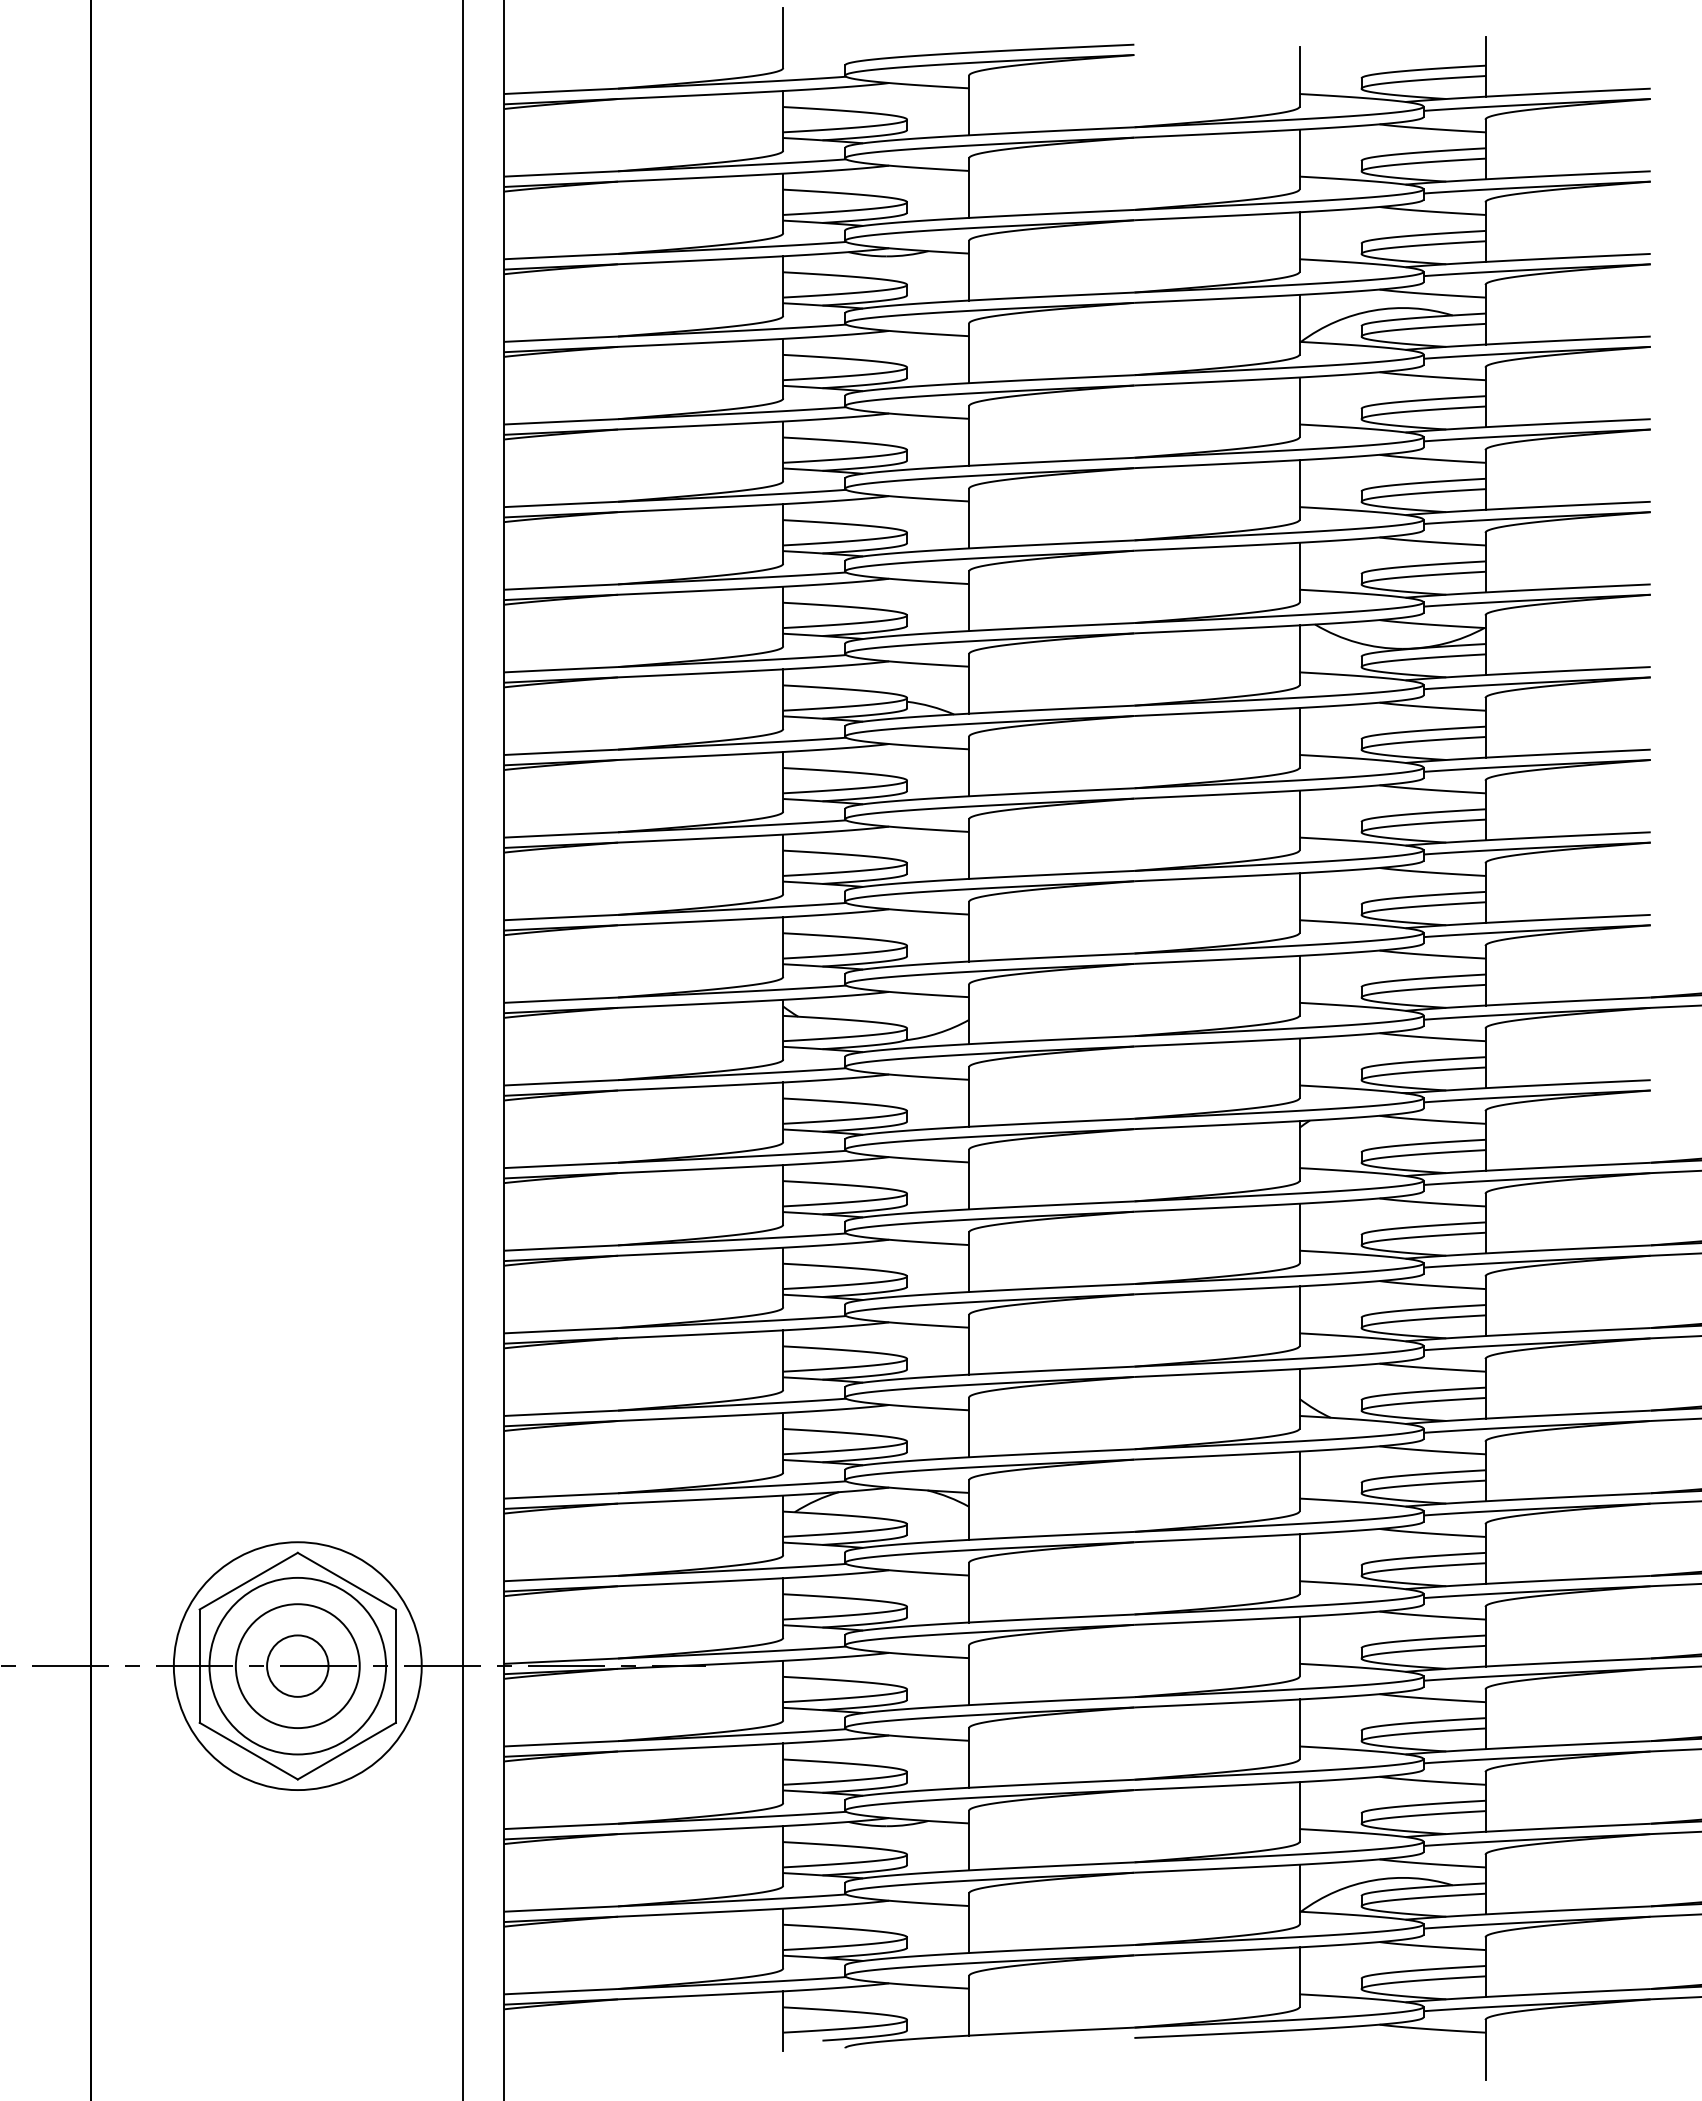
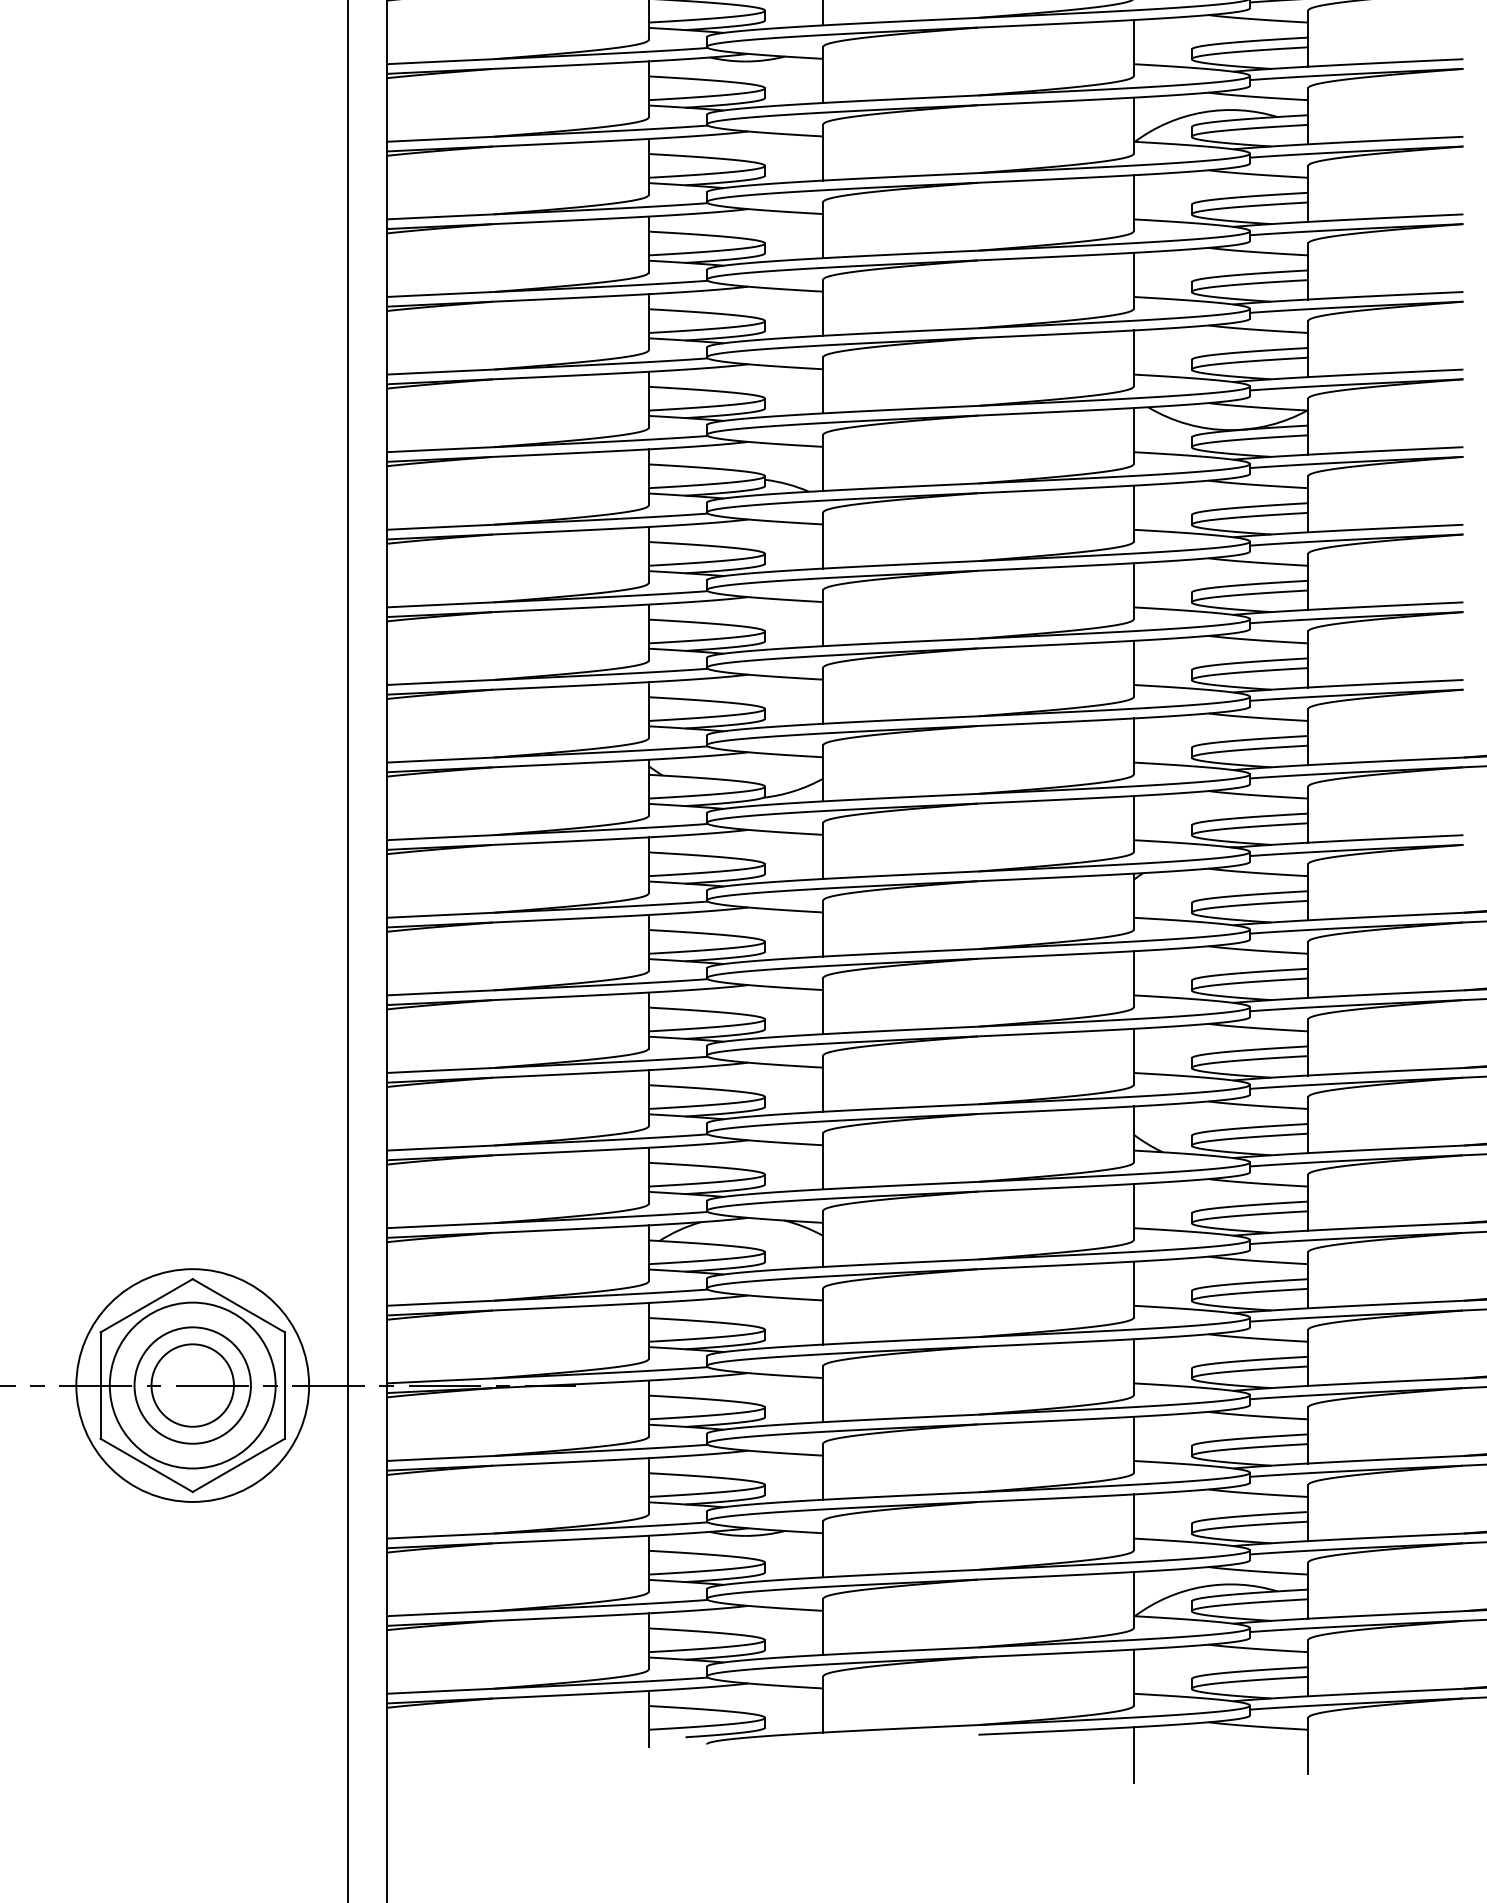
circle: (297, 1666) -> (192, 1385), size x1.43
line: (1299, 2059) -> (1133, 1754), added

